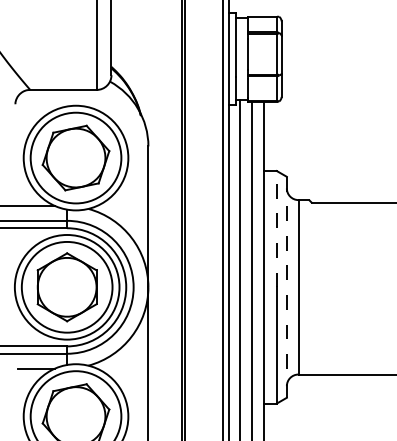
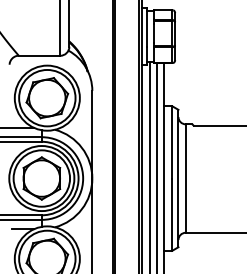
line: (277, 227) -> (172, 141), dashed -> solid
line: (286, 287) -> (178, 178), dashed -> solid

